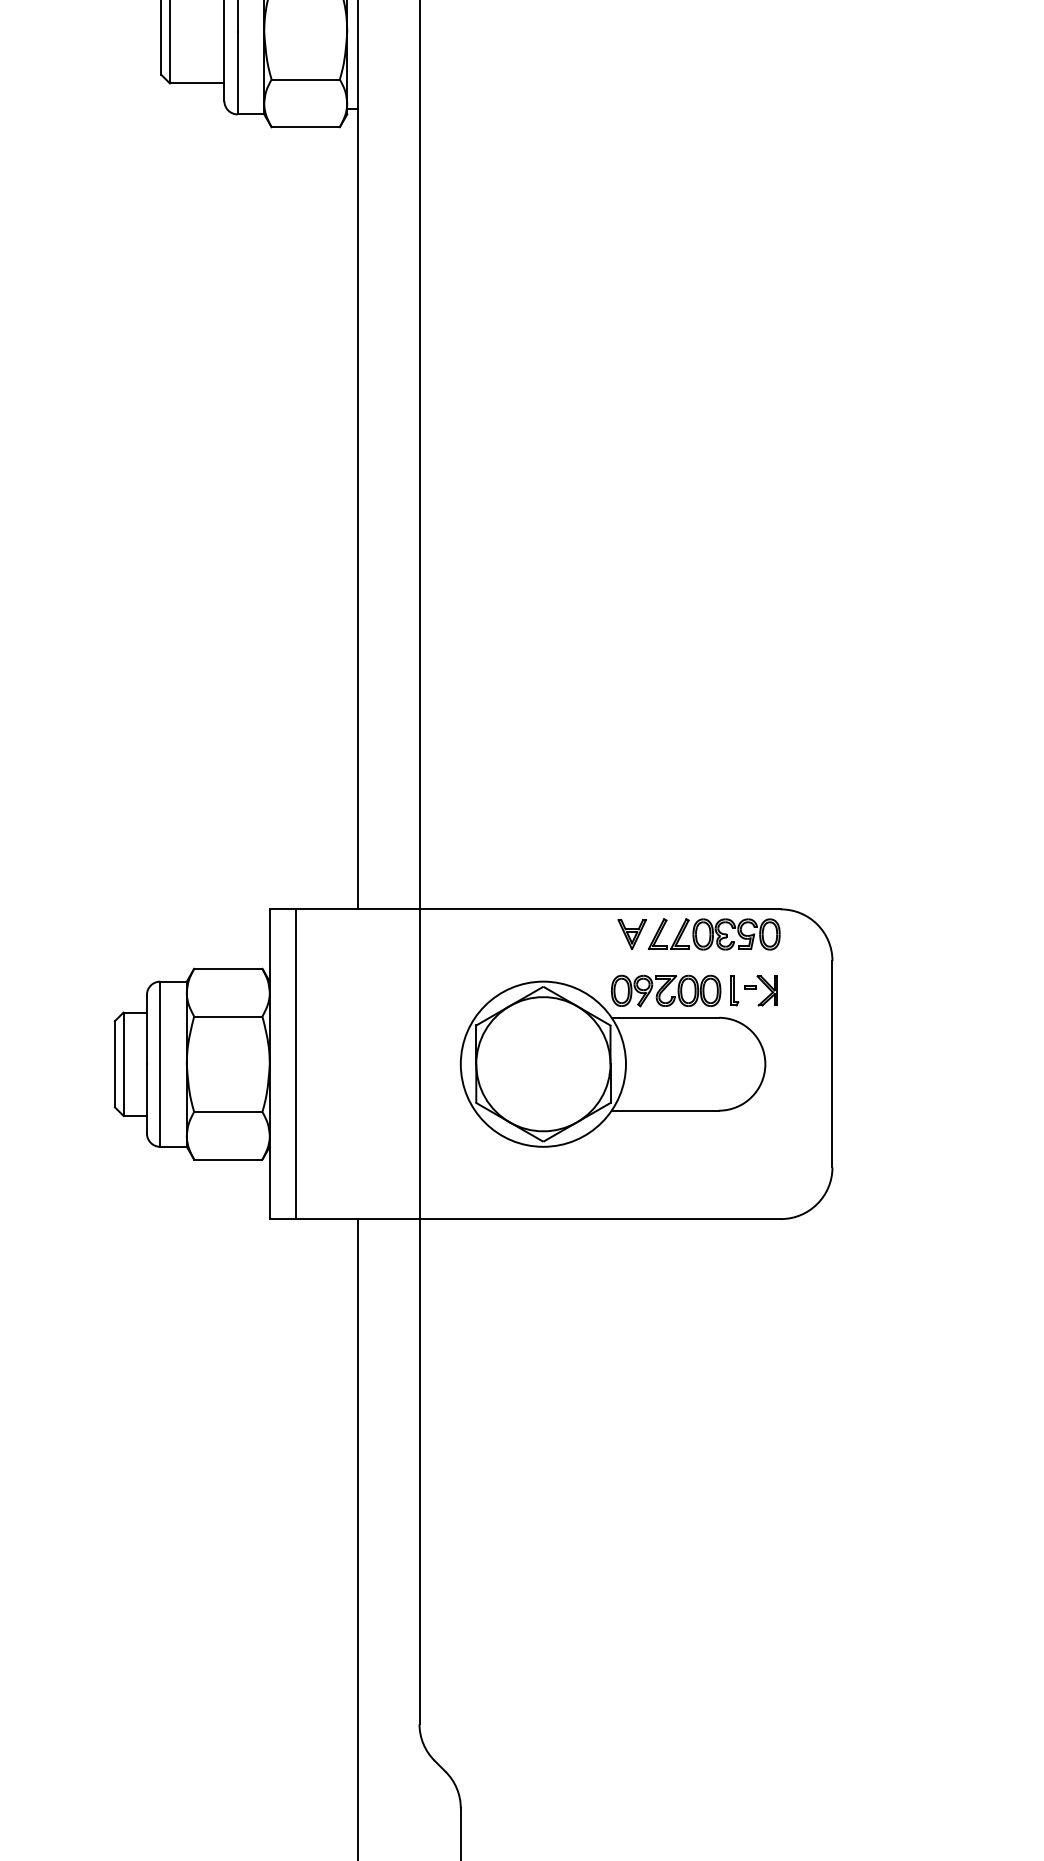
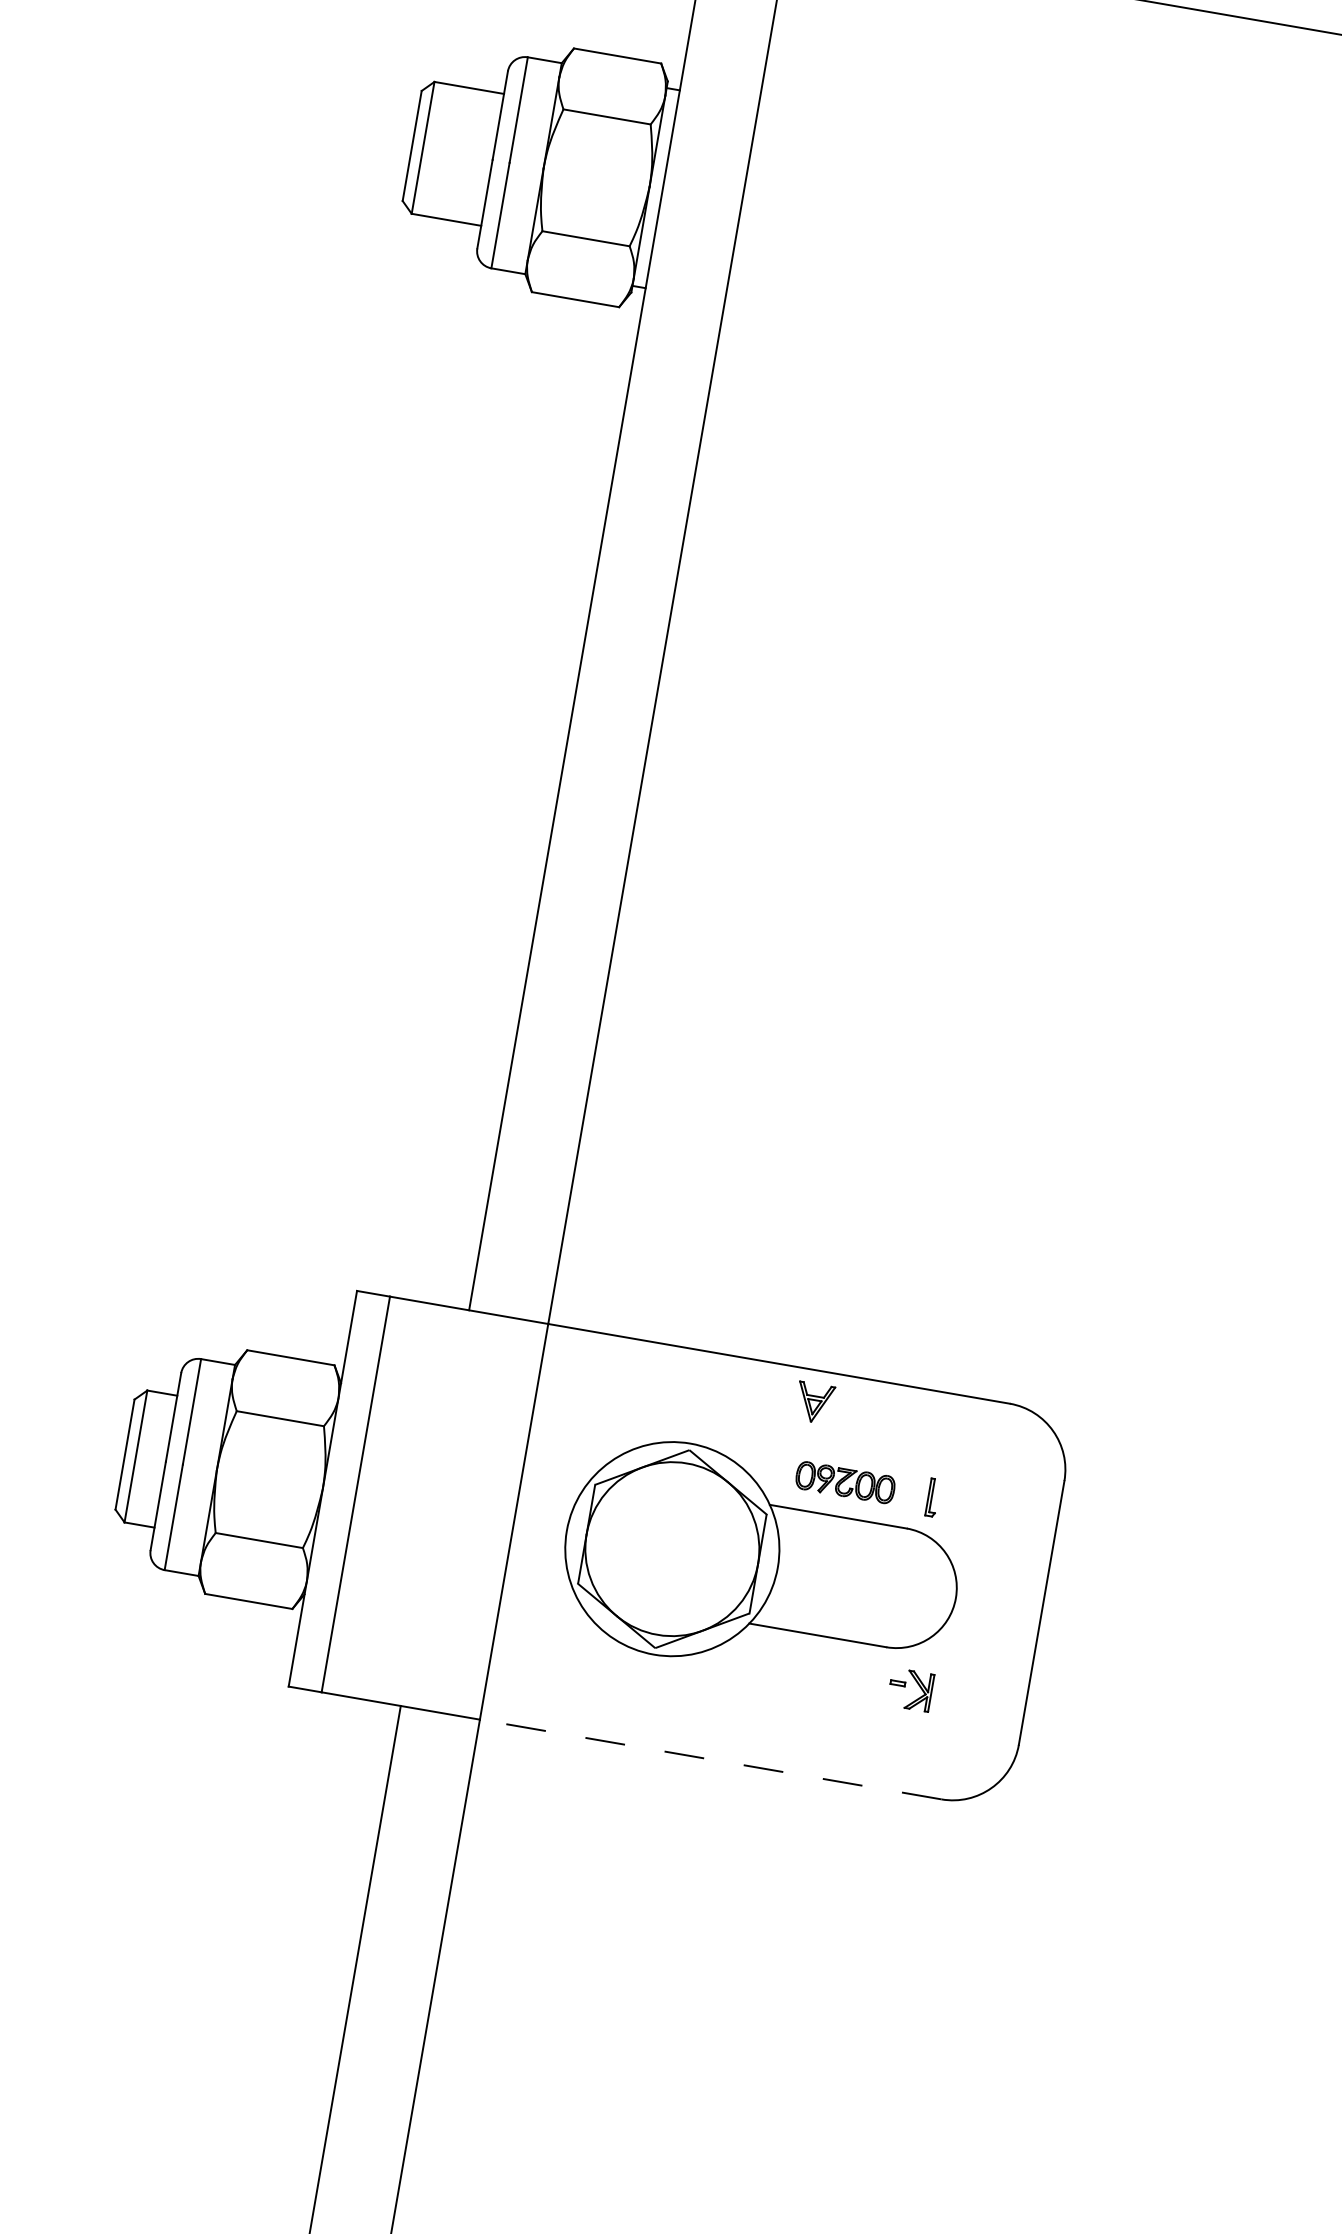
part: (713, 934) -> (918, 1420), removed
part: (666, 990) -> (845, 1482), size x0.7
part: (760, 990) -> (910, 1689), moved
line: (600, 1219) -> (711, 1760), solid -> dashed

